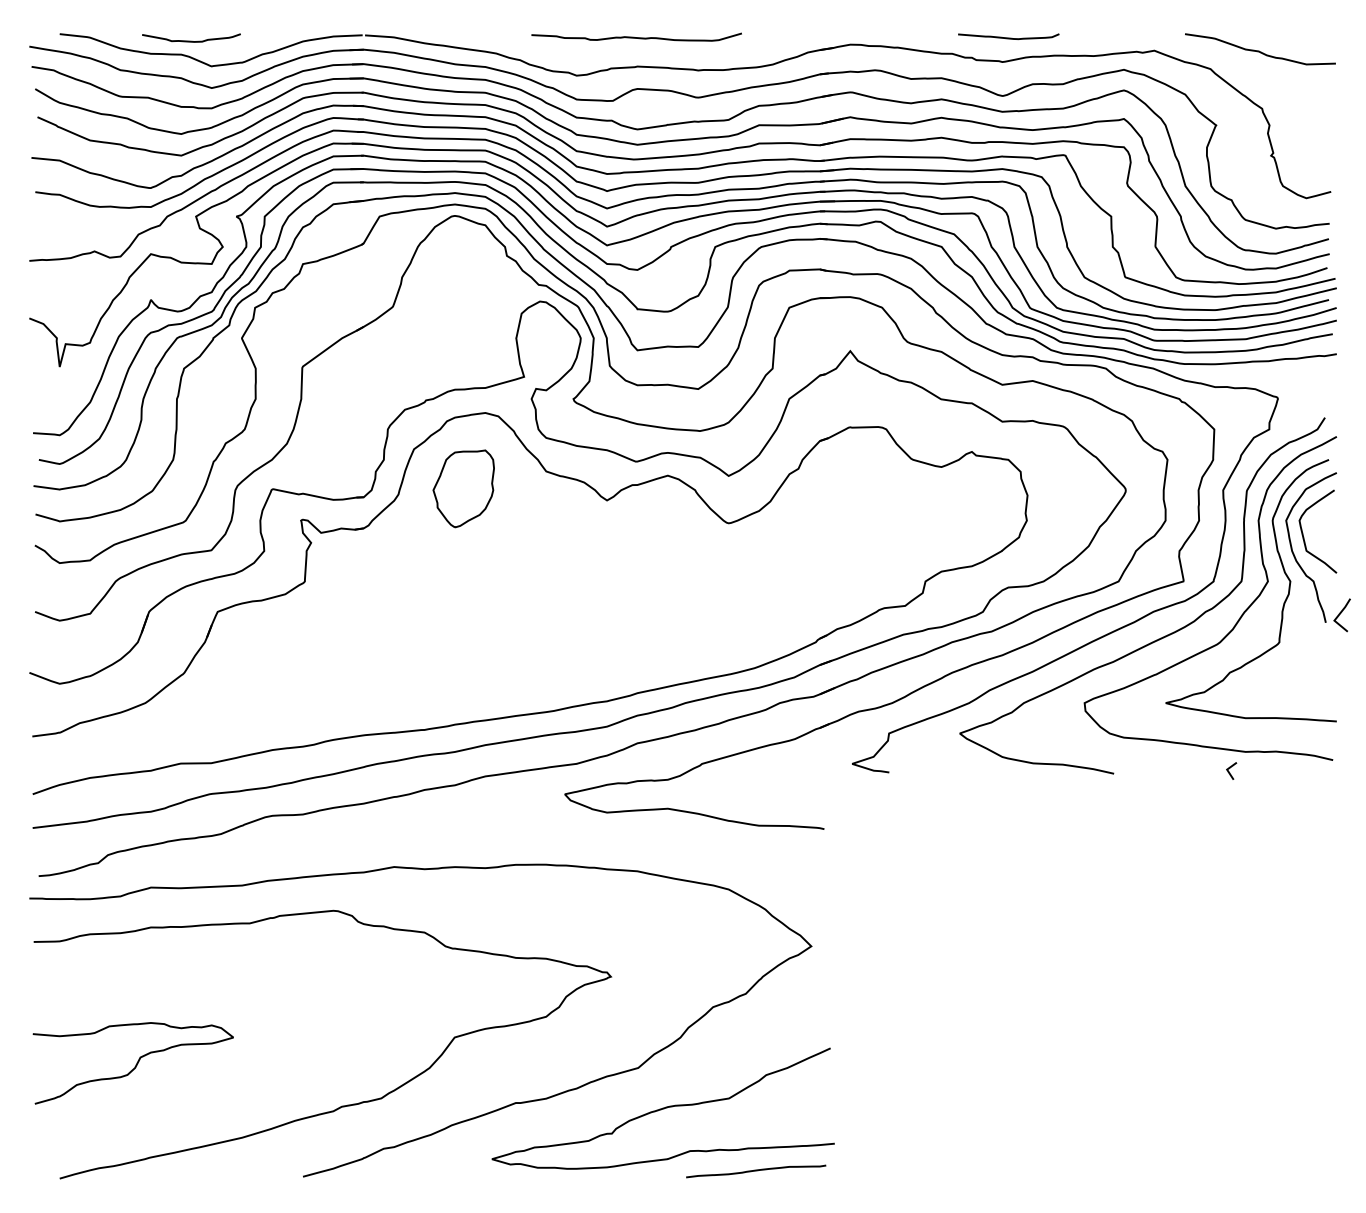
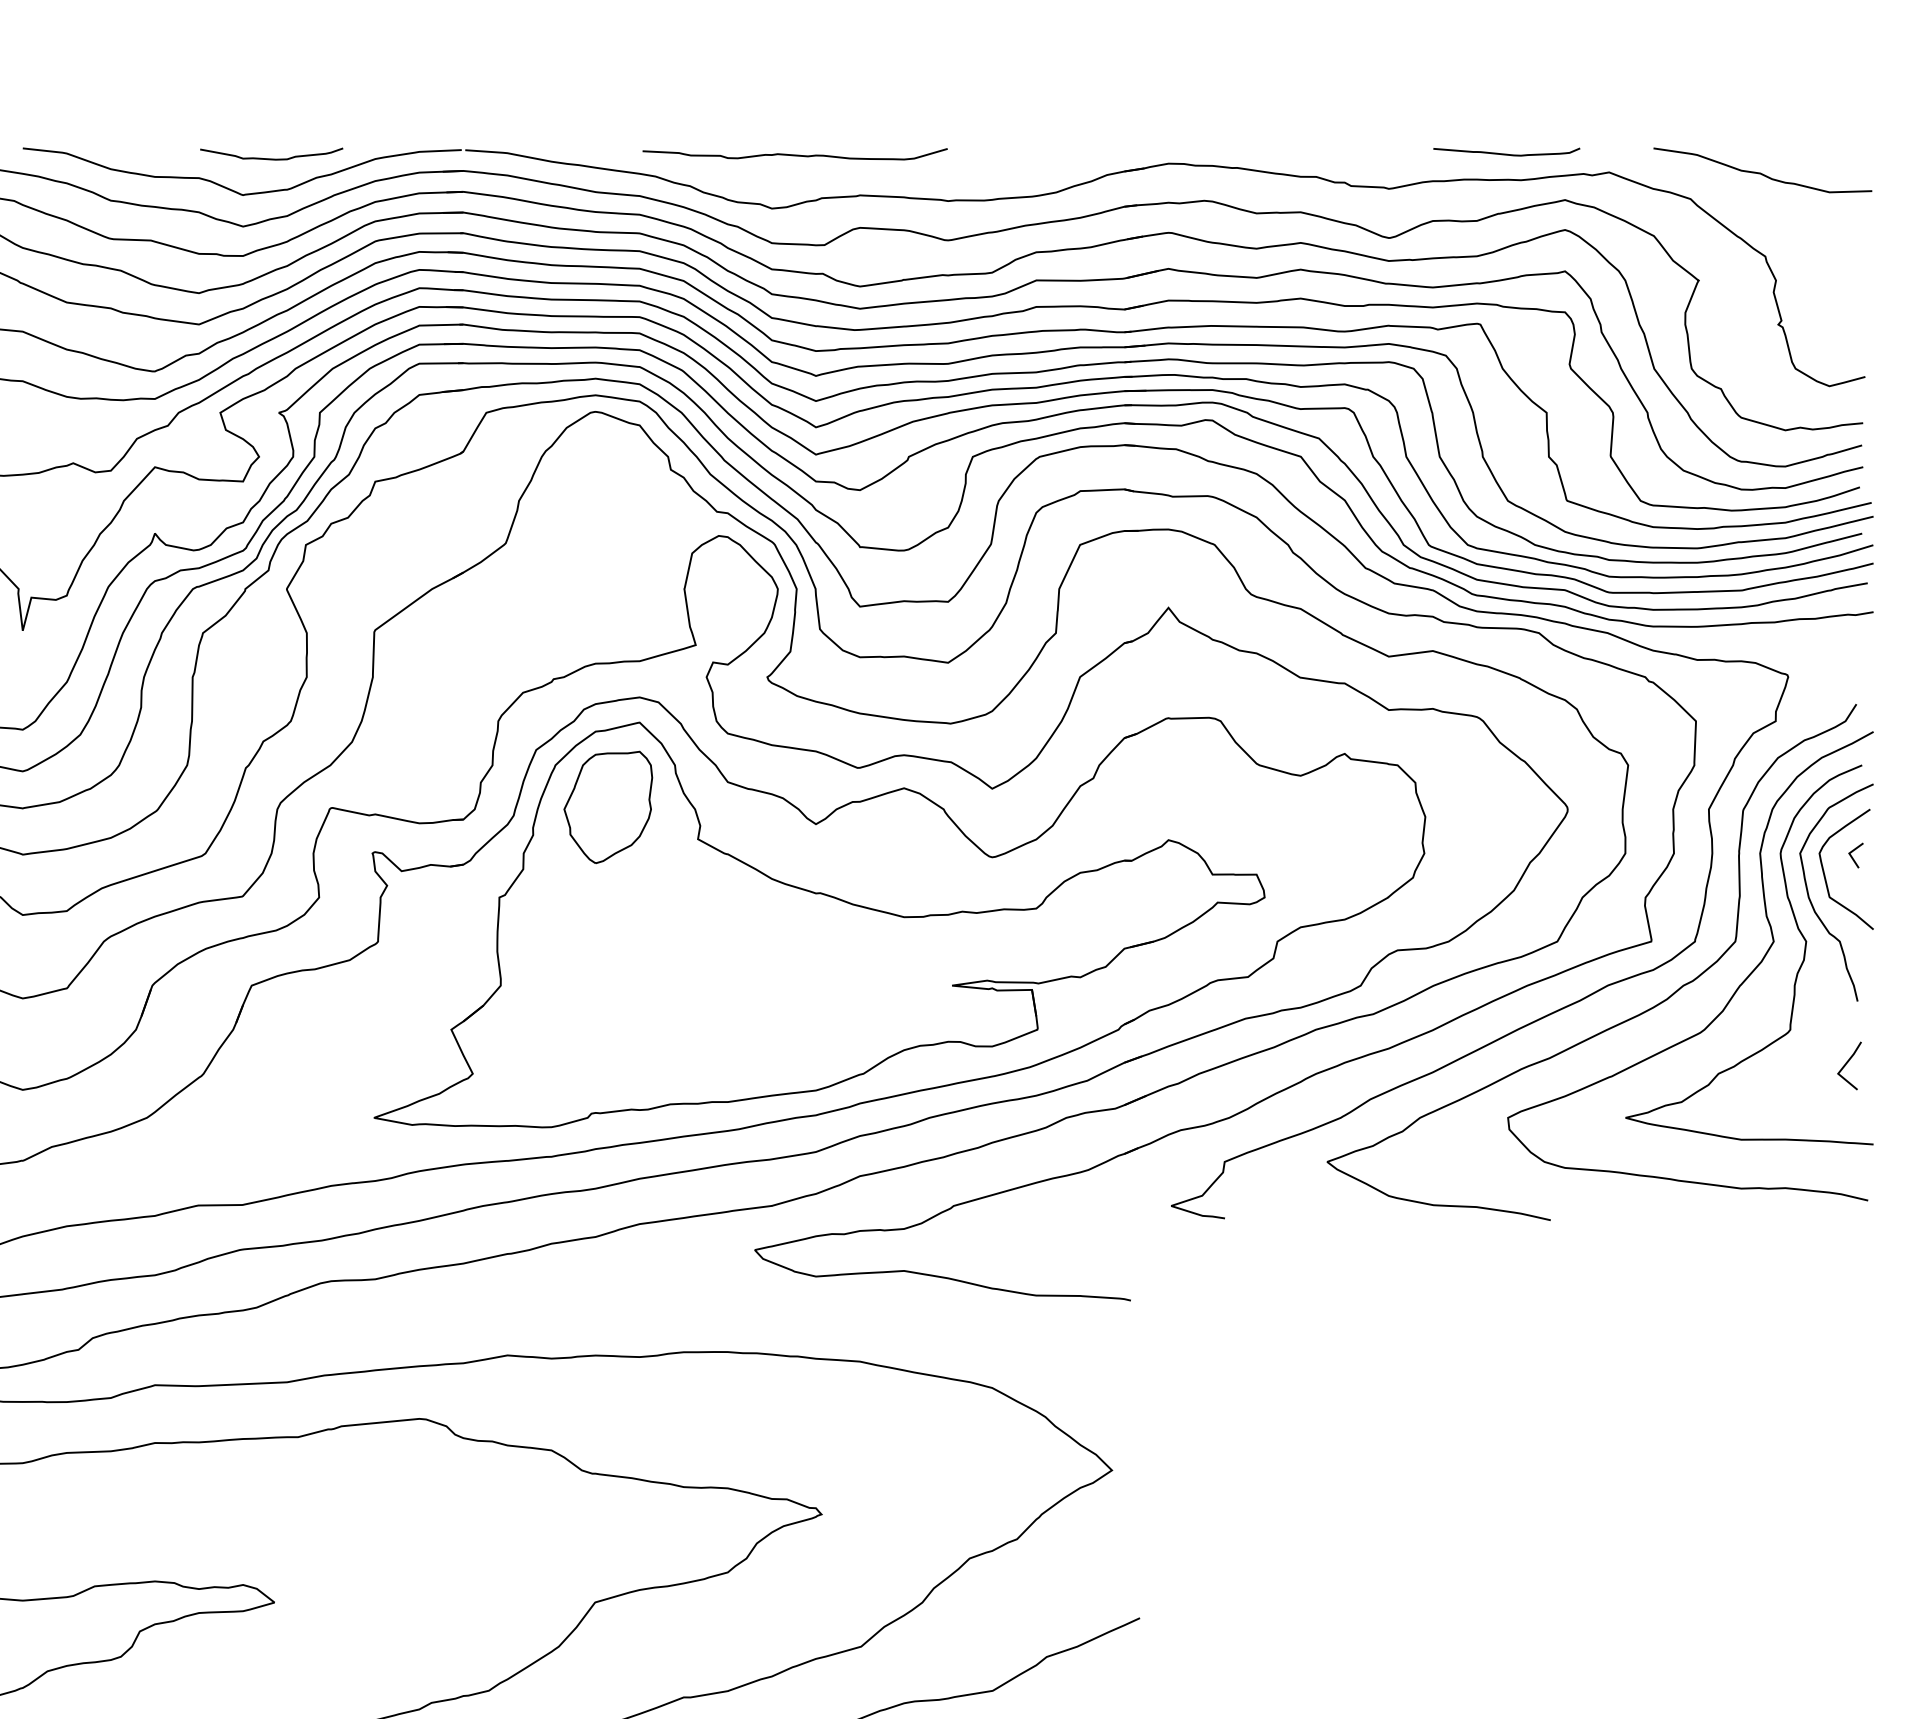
curve: (636, 37) -> (794, 154), moved
curve: (1008, 37) -> (1506, 153), moved
curve: (191, 40) -> (271, 157), moved
part: (609, 569) -> (819, 924), added
line: (1340, 614) -> (1846, 1064), moved
line: (1230, 768) -> (1854, 851), moved

